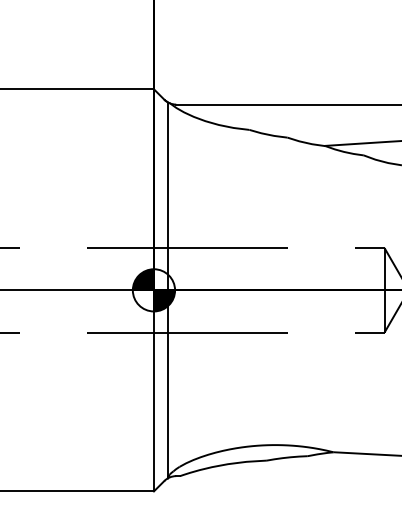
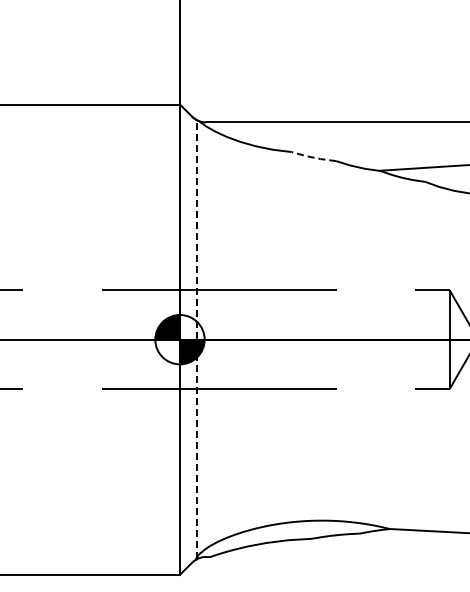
line: (268, 134) -> (313, 157), solid -> dashed
line: (168, 290) -> (196, 339), solid -> dashed

